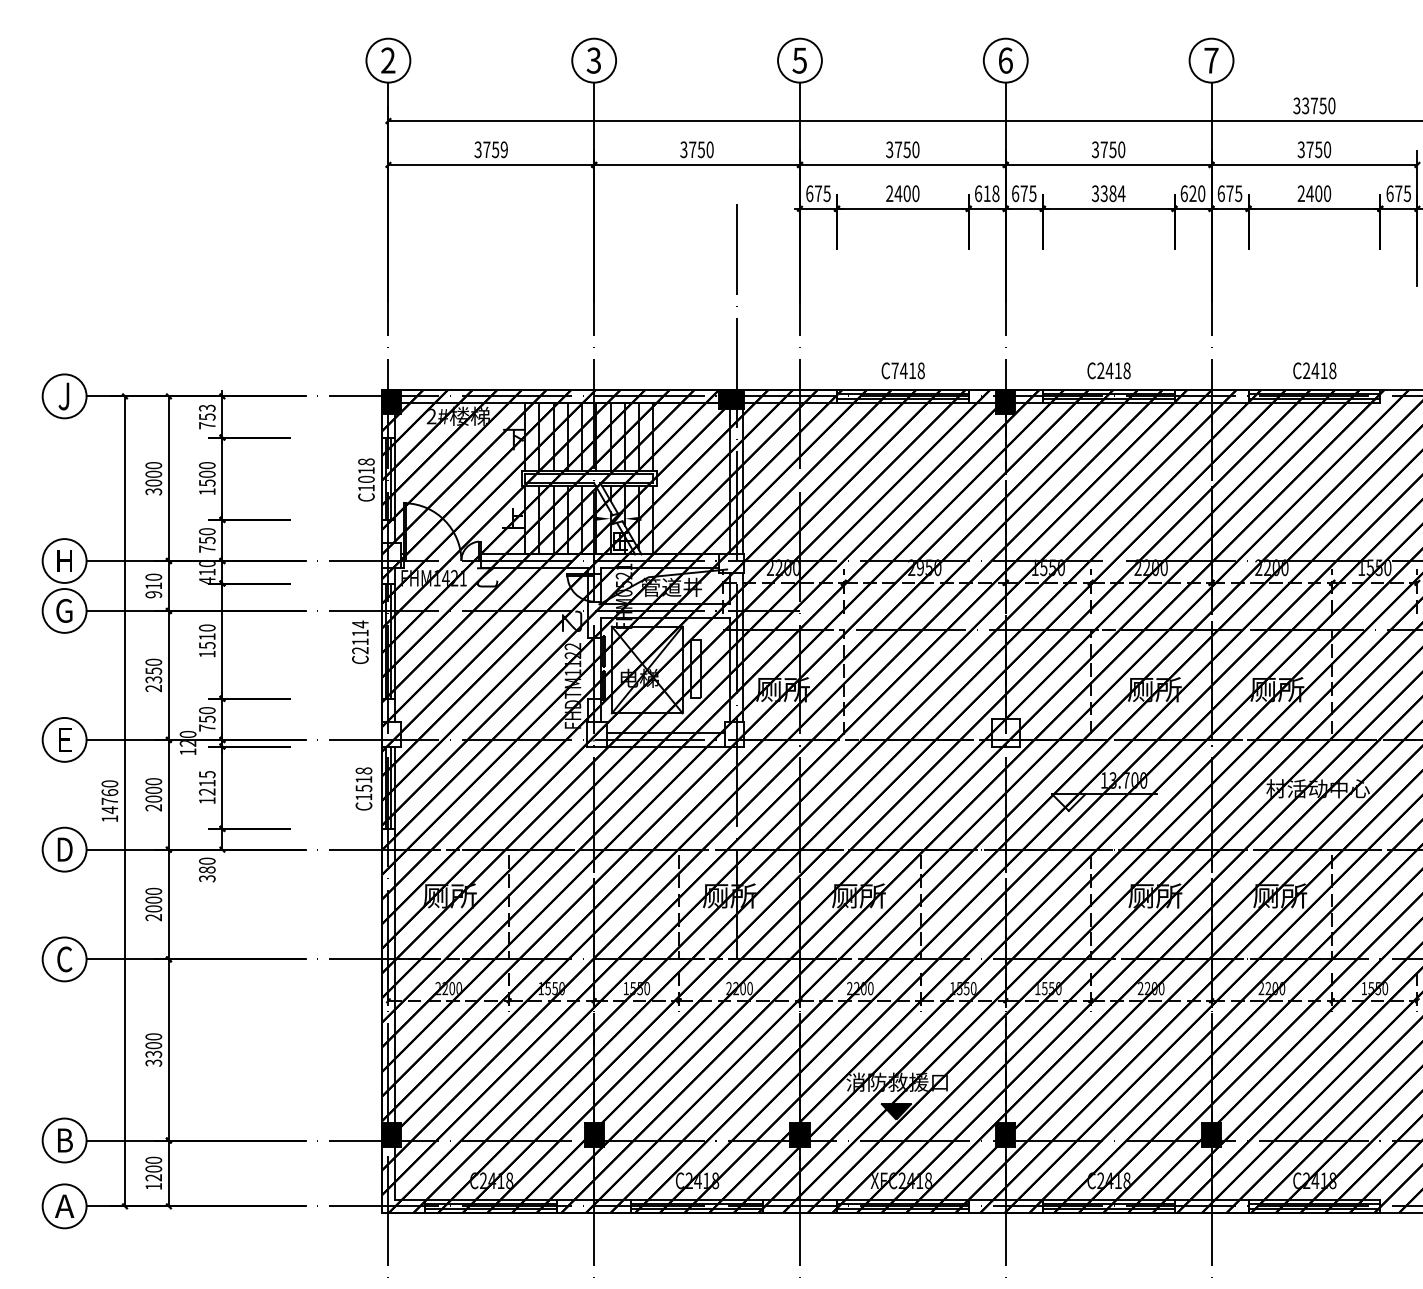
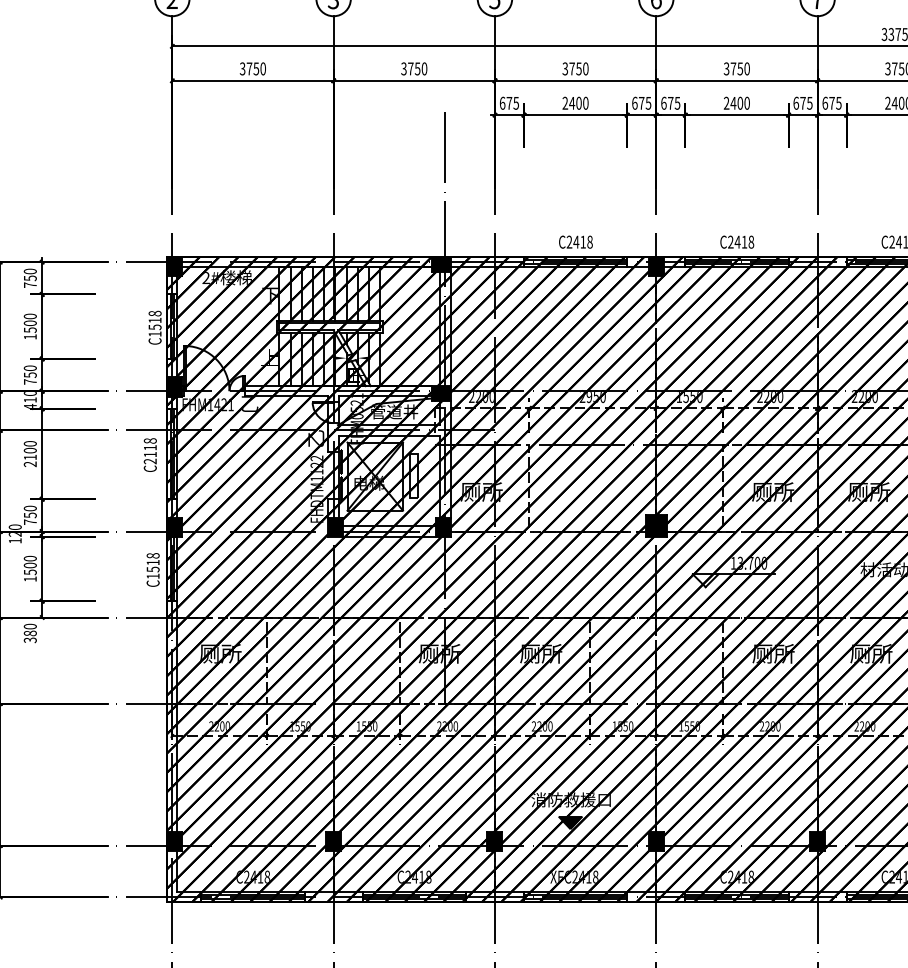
text: (503, 149) -> (262, 68), 3759 -> 3750
text: (991, 193) -> (645, 103), 618 -> 675
text: (1108, 193) -> (736, 103), 3384 -> 2400
text: (1197, 193) -> (806, 103), 620 -> 675
text: (894, 370) -> (569, 241), C7418 -> C2418
text: (207, 407) -> (30, 270), 753 -> 750
text: (366, 479) -> (155, 327), C1018 -> C1518
fill: (390, 555) -> (173, 386), added
fill: (731, 563) -> (441, 393), added
text: (360, 624) -> (150, 441), C2114 -> C2118
text: (206, 645) -> (29, 457), 1510 -> 2100
fill: (1005, 732) -> (656, 525), added
fill: (390, 734) -> (173, 527), added
fill: (596, 734) -> (335, 527), added
fill: (733, 734) -> (442, 527), added
text: (207, 783) -> (30, 565), 1215 -> 1500

